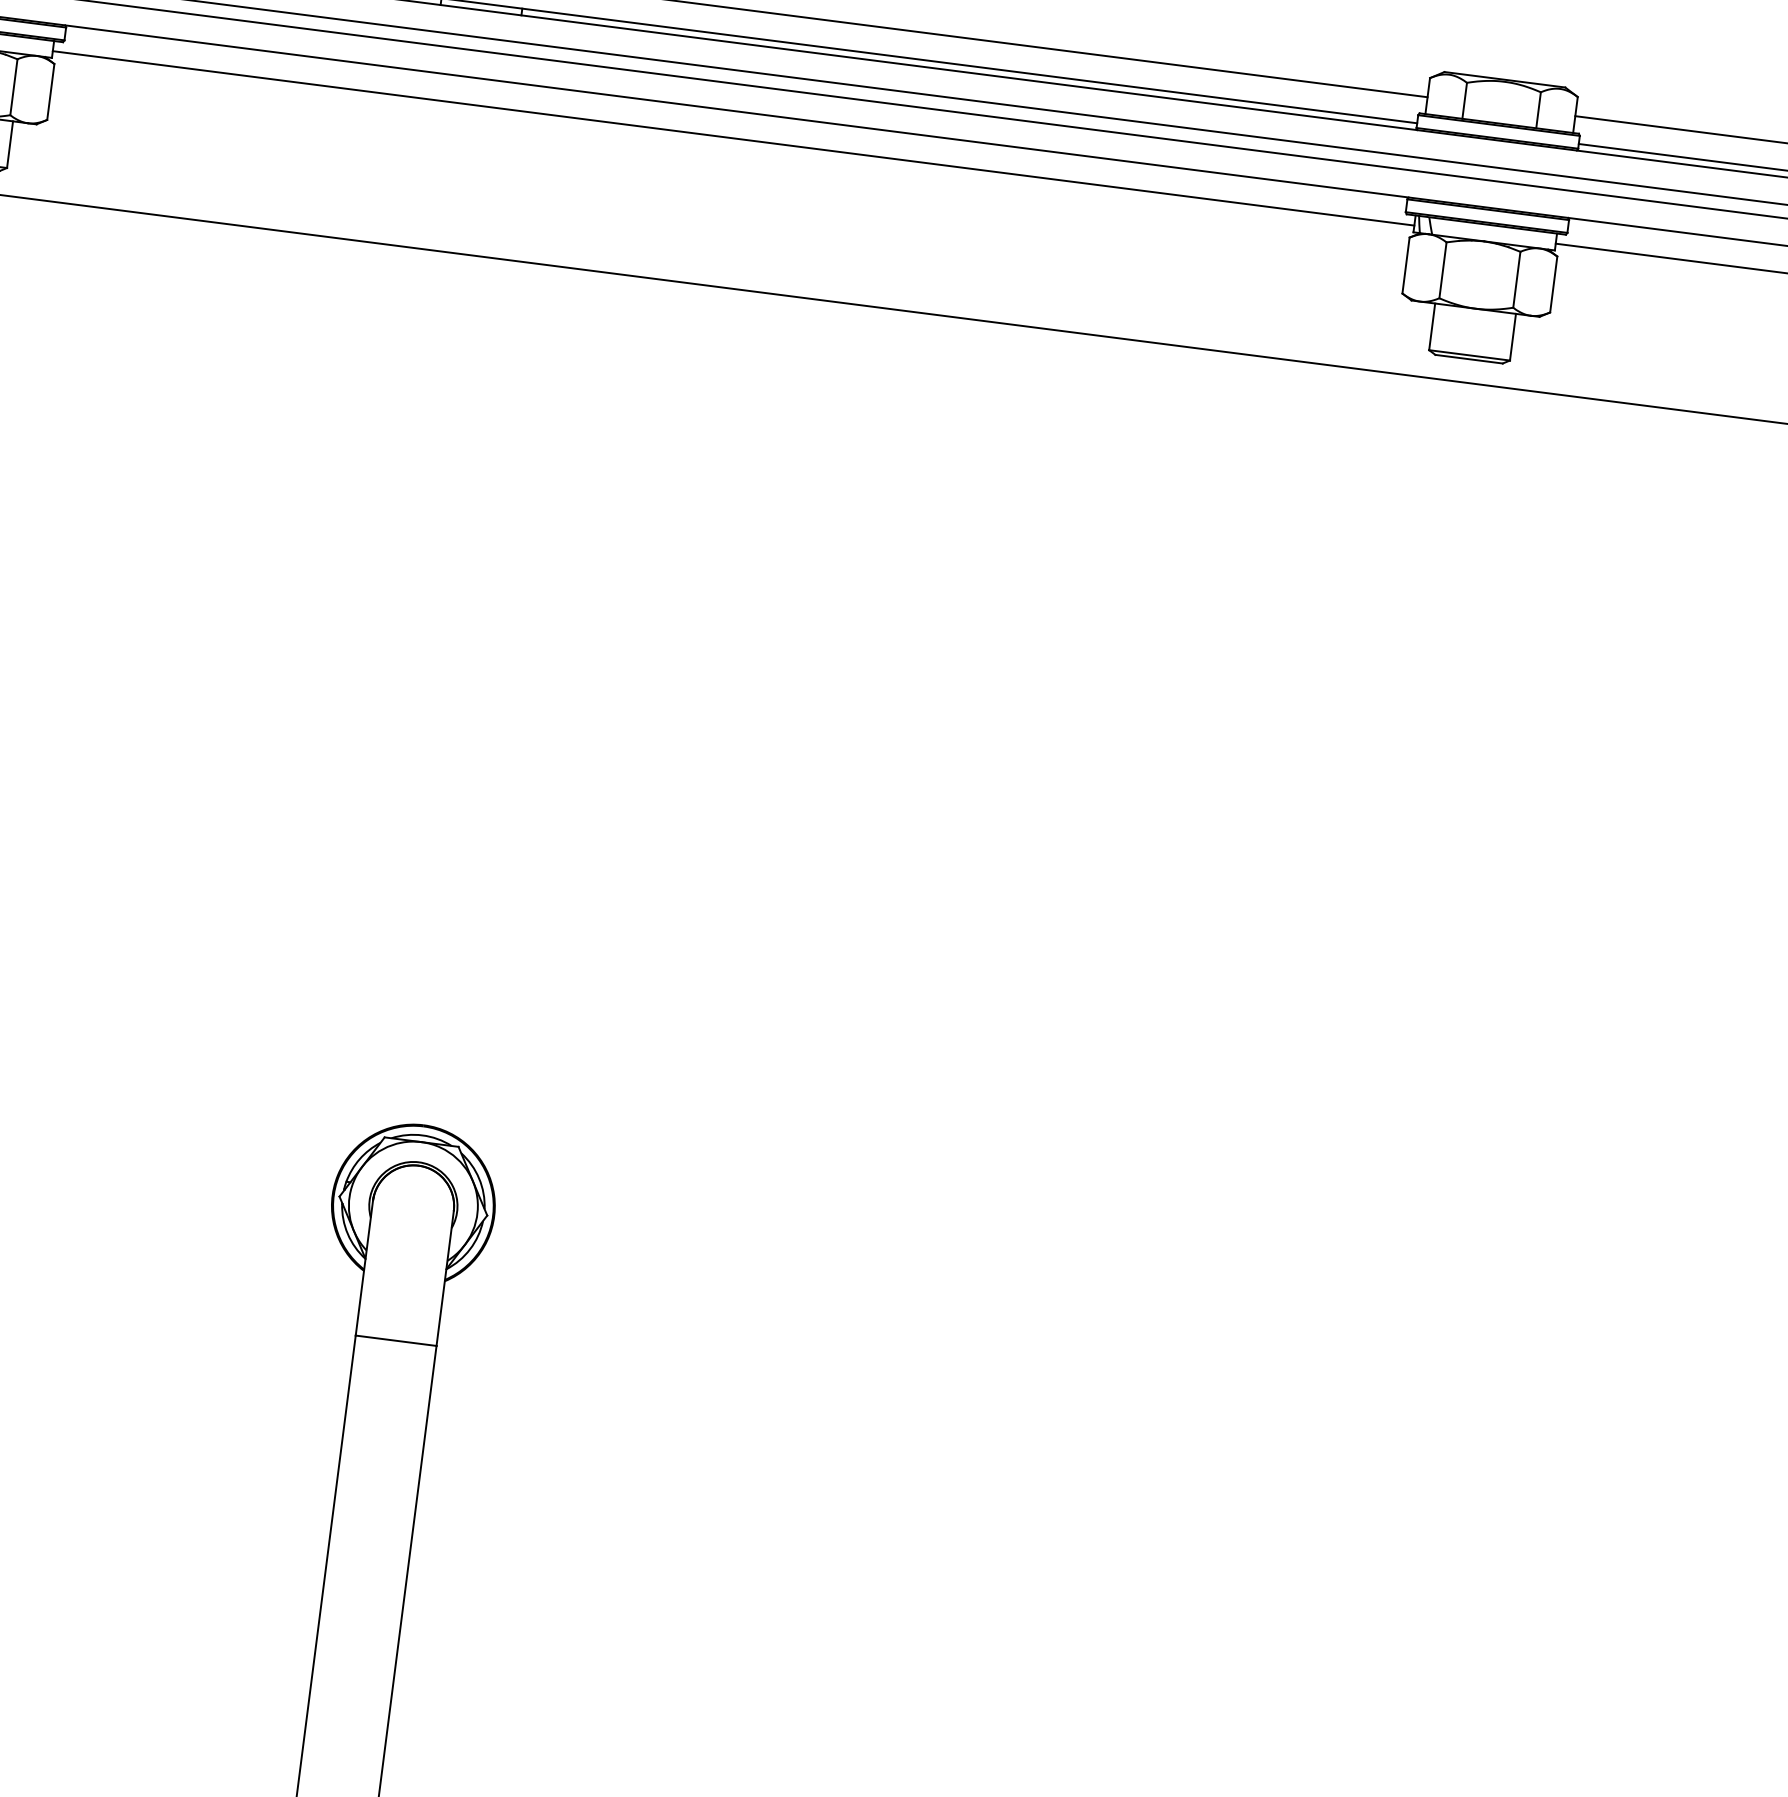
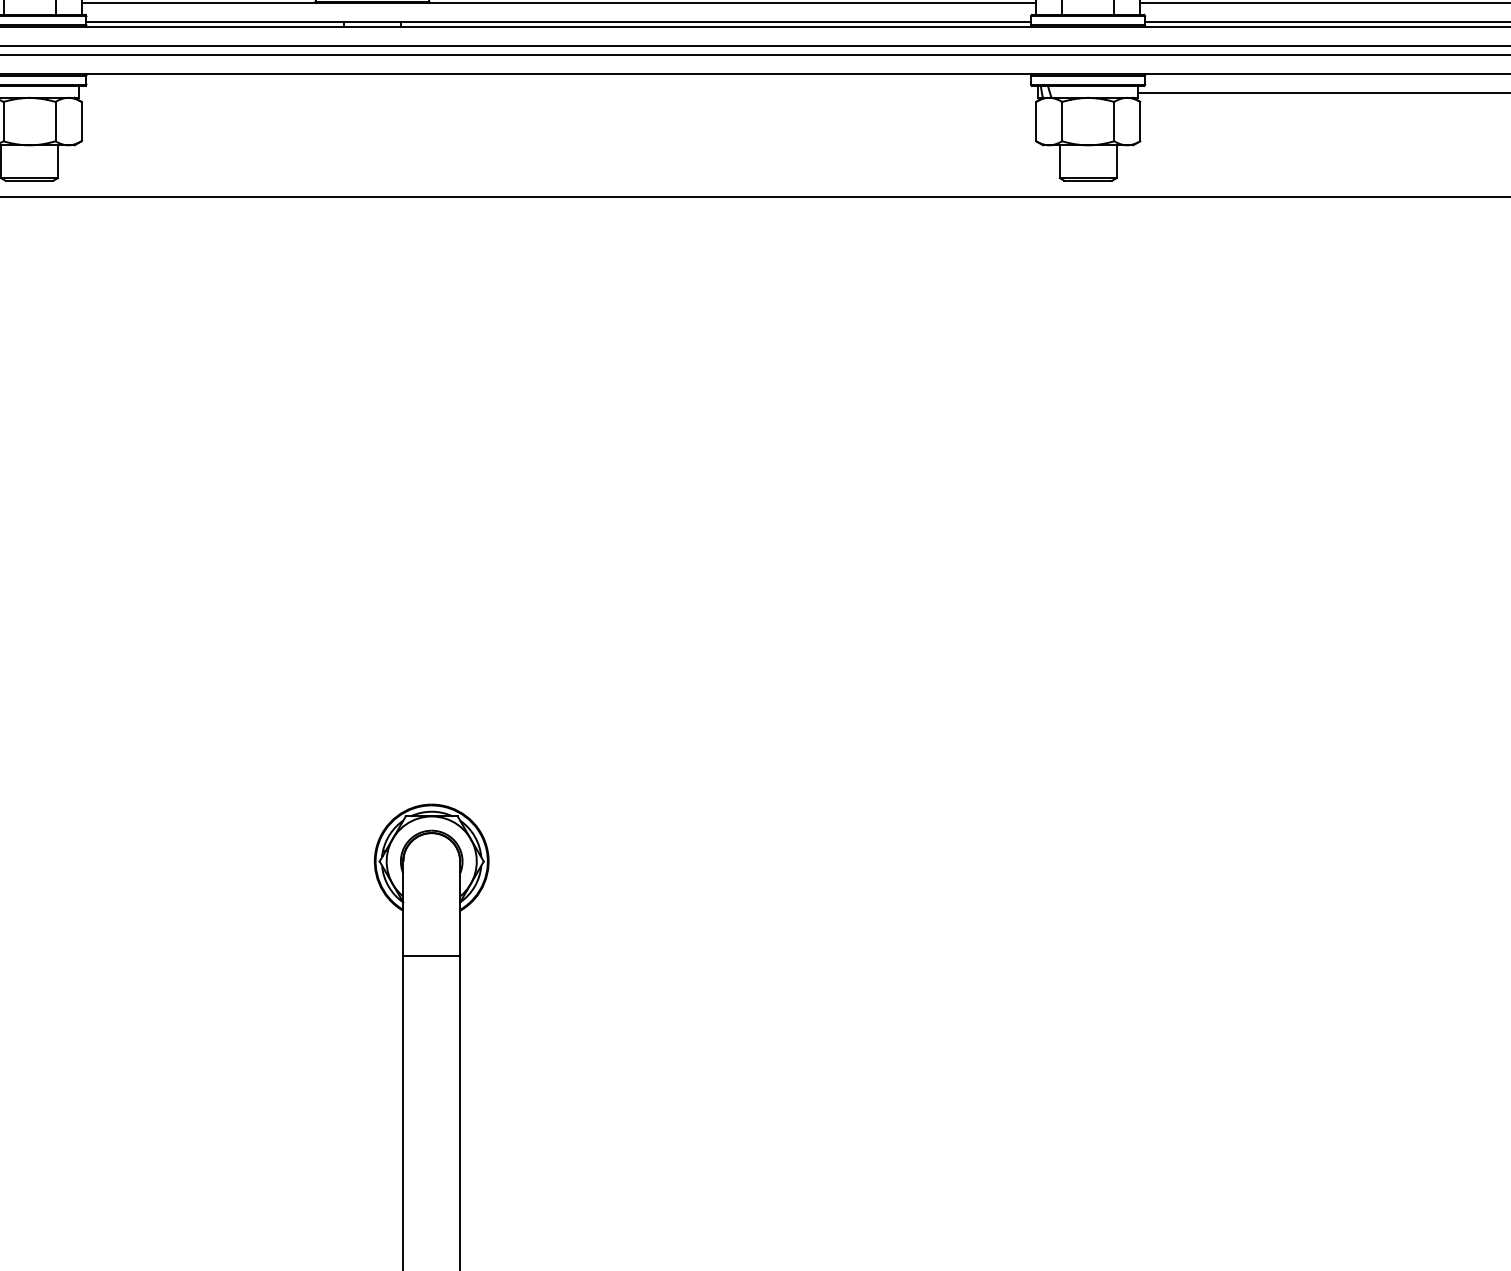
line: (733, 138) -> (558, 93), removed

